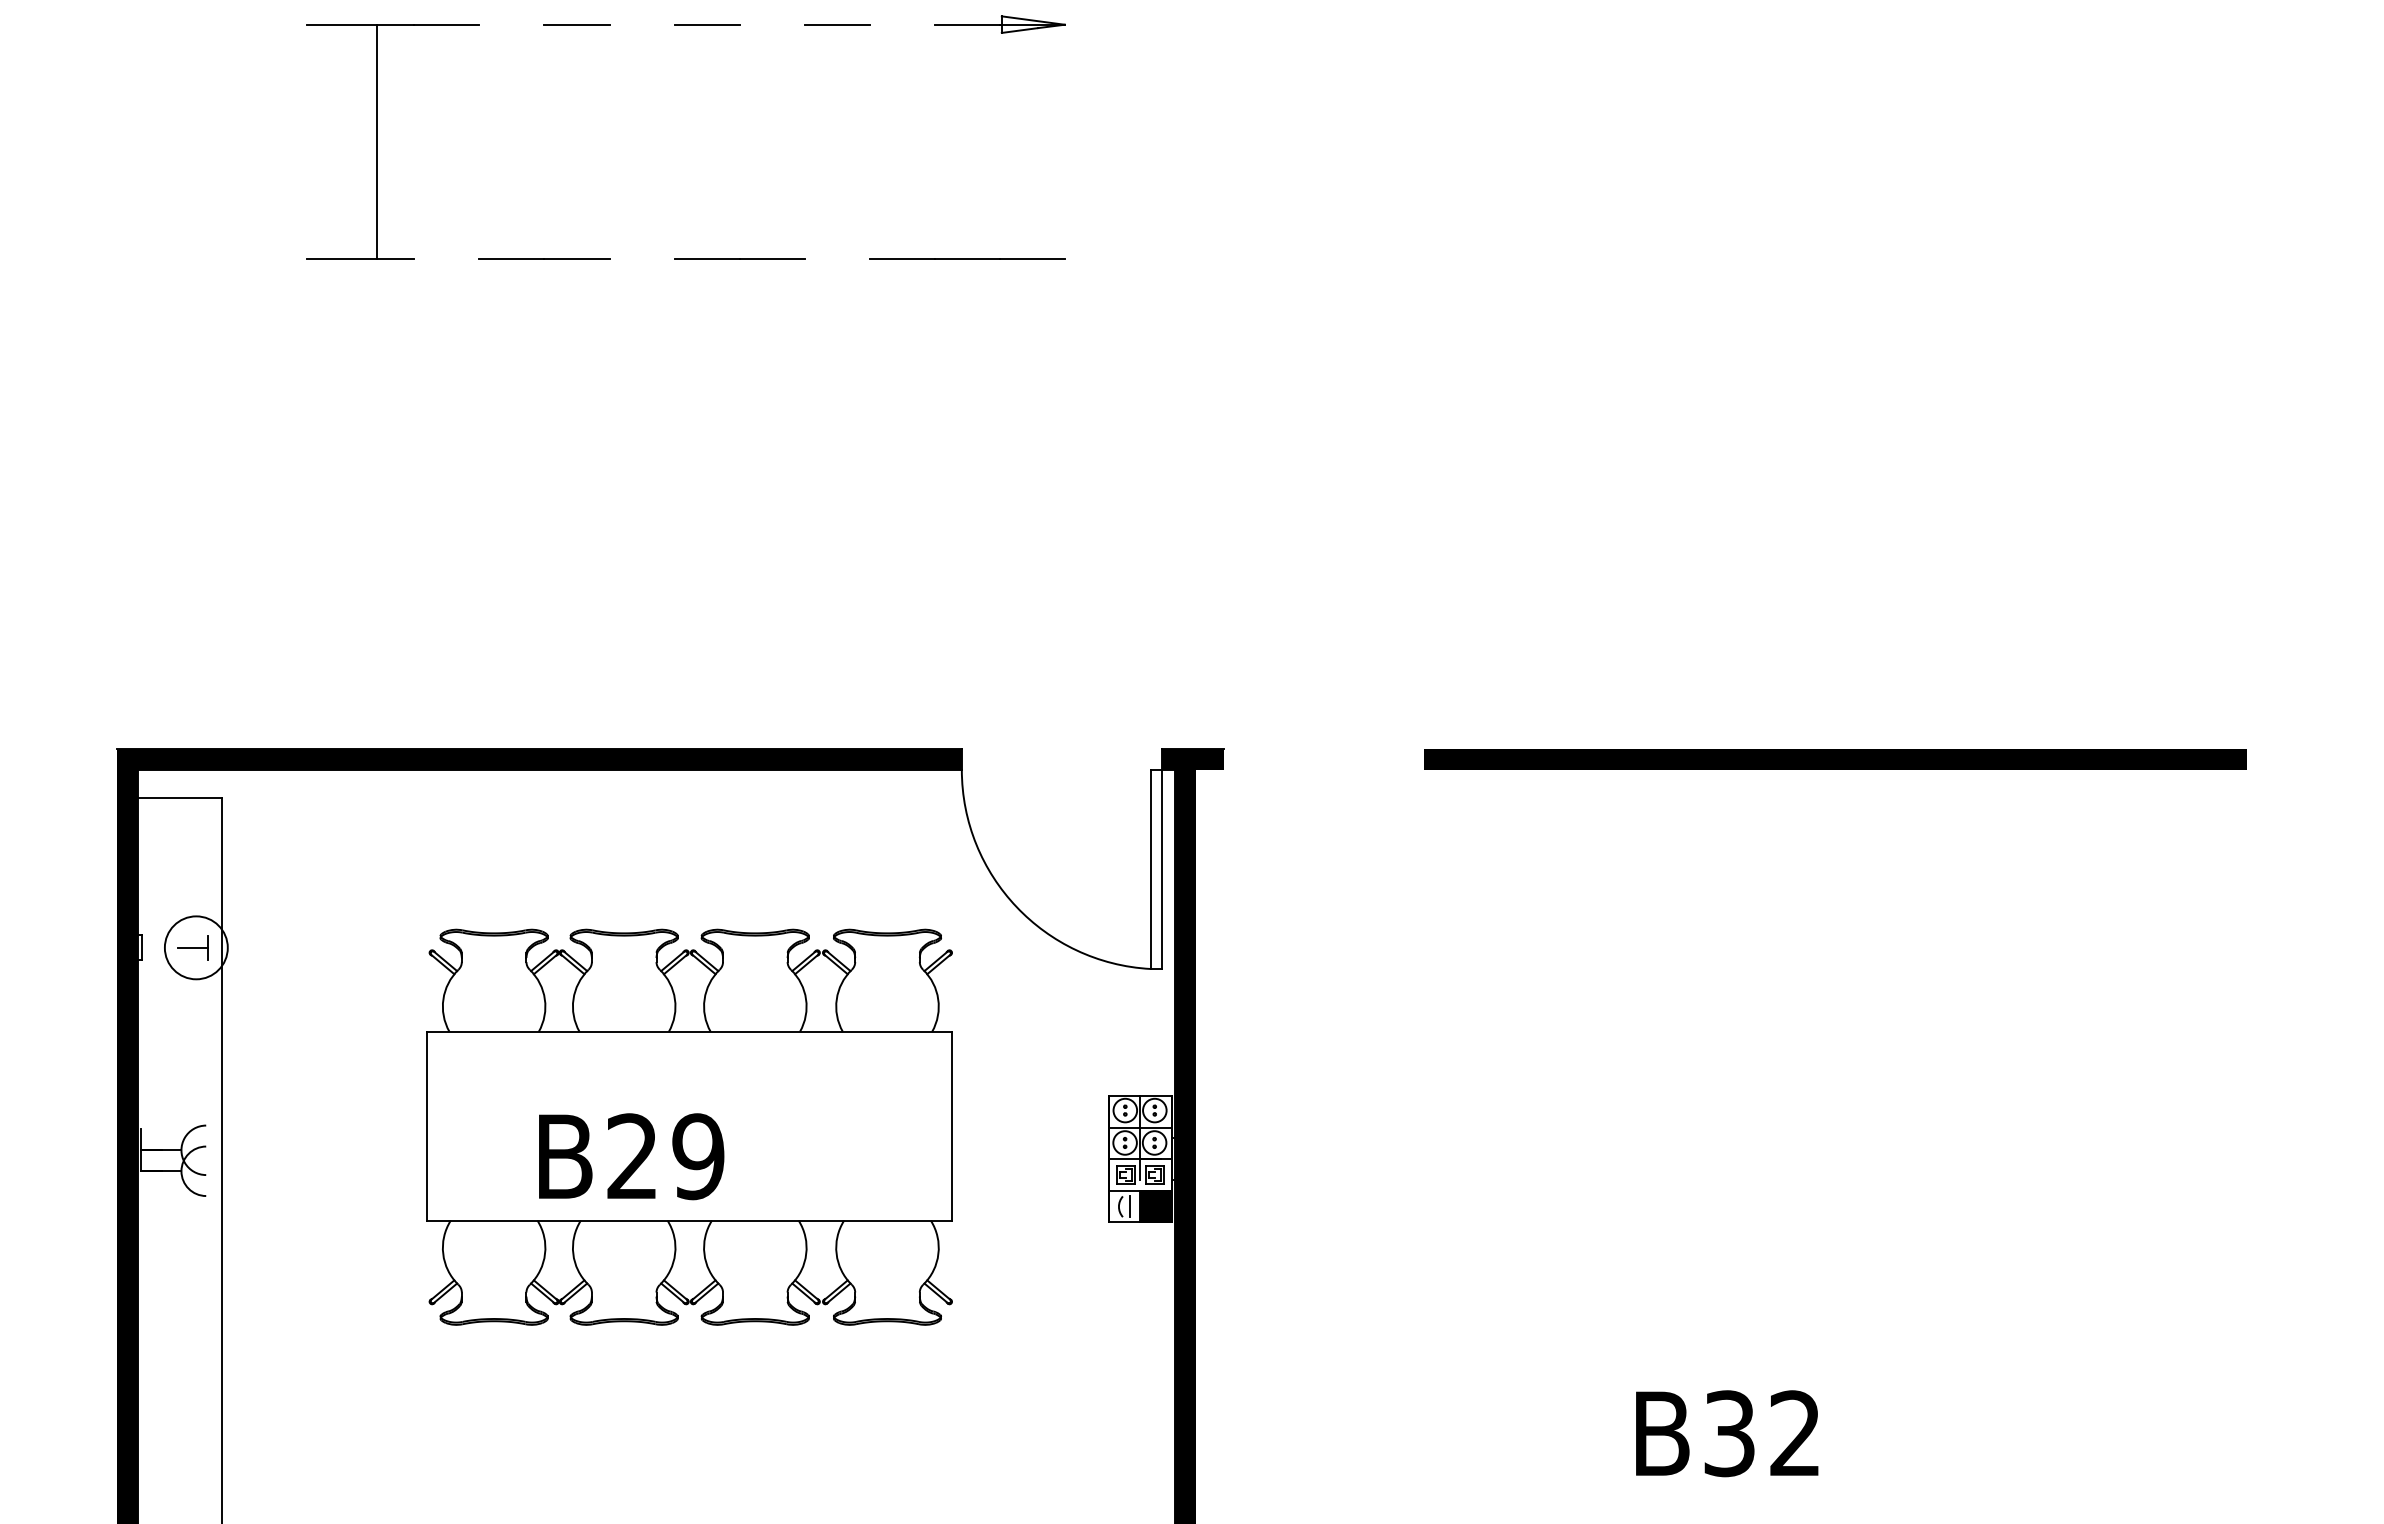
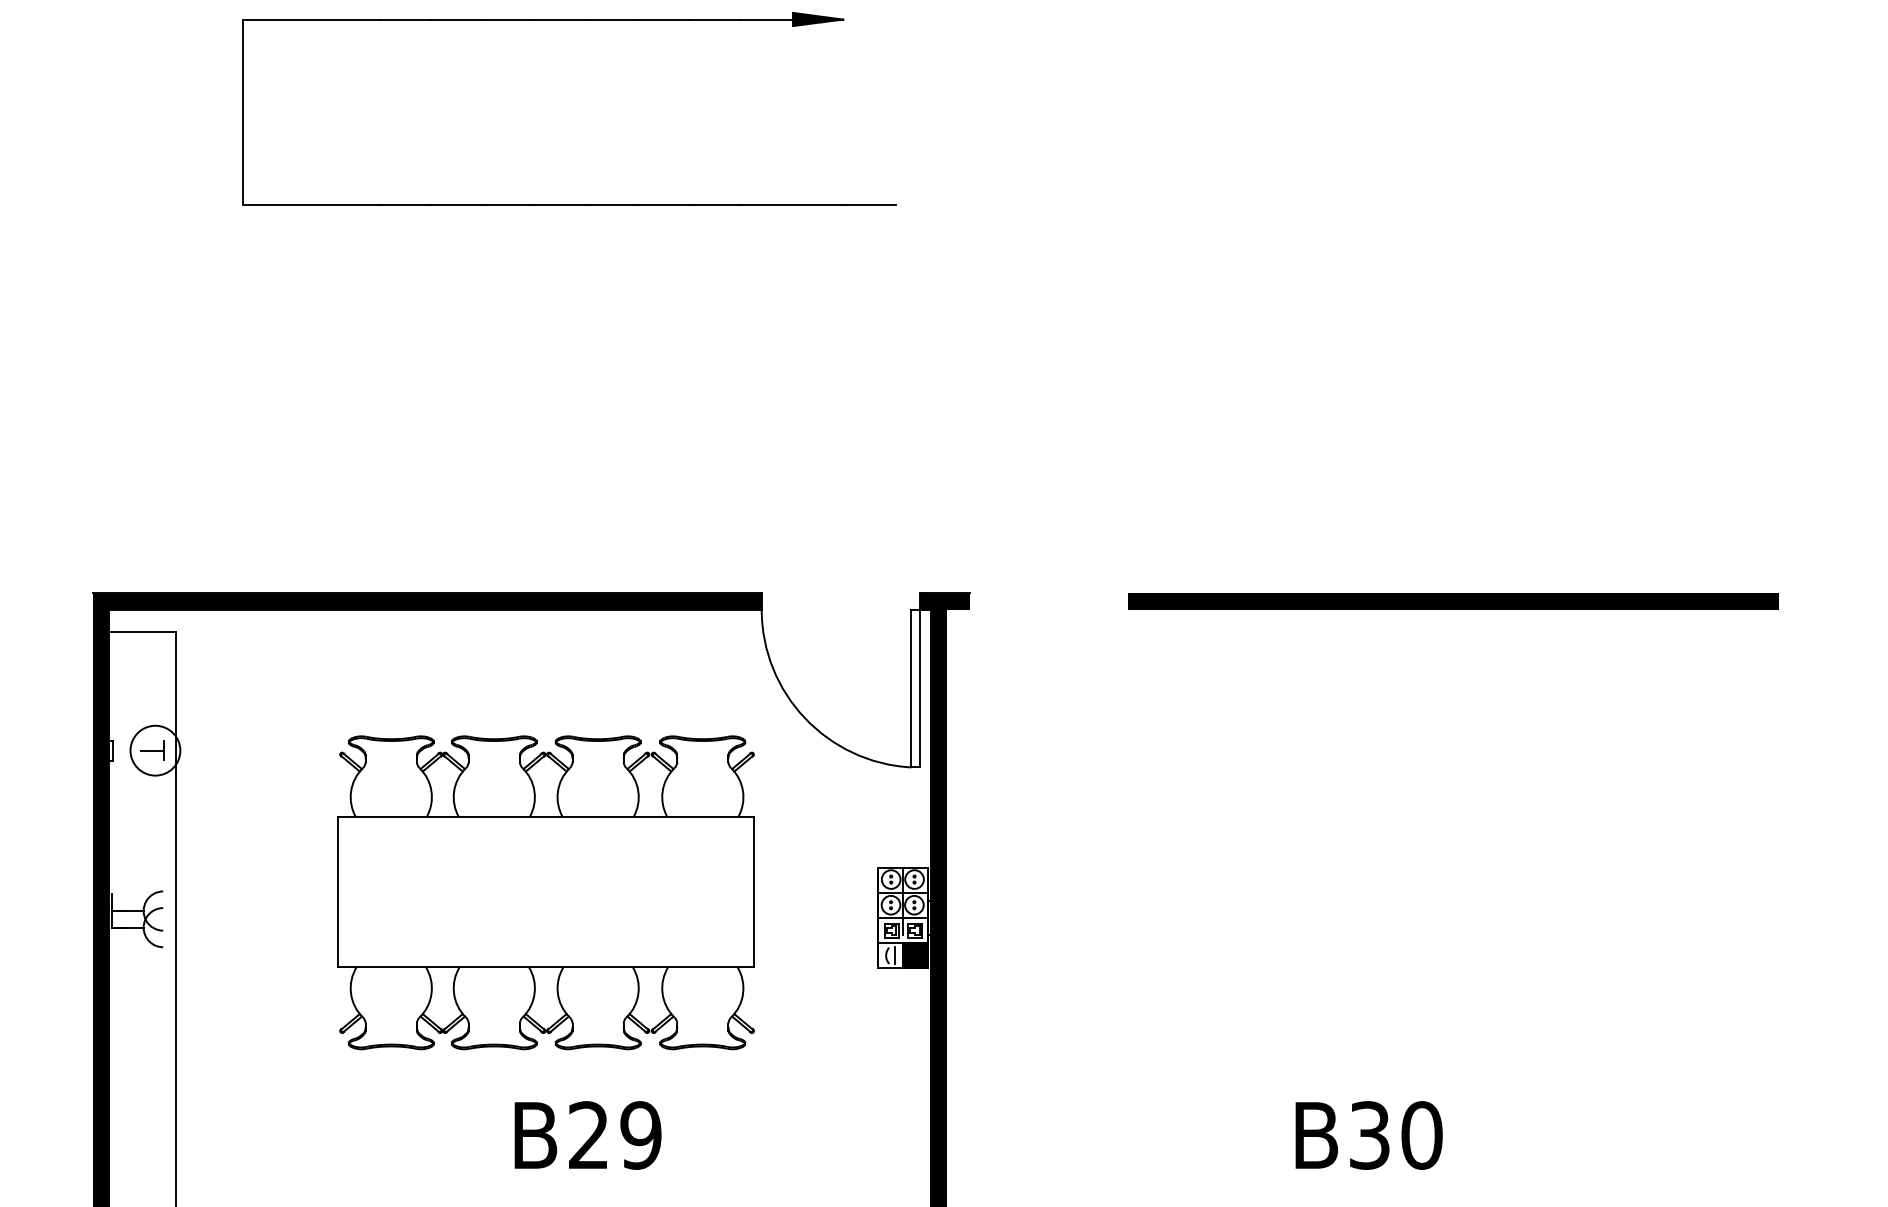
line: (511, 24) -> (405, 19), added
line: (641, 24) -> (508, 19), added
line: (771, 24) -> (610, 19), added
line: (901, 24) -> (713, 19), added
fill: (1032, 24) -> (817, 19), added
line: (377, 141) -> (243, 112), moved
line: (446, 258) -> (353, 204), added
line: (641, 258) -> (508, 204), added
line: (836, 258) -> (662, 204), added
line: (1097, 258) -> (869, 204), added
text: (631, 1156) -> (587, 1135), moved
text: (1795, 1433) -> (1421, 1135), B32 -> B30

